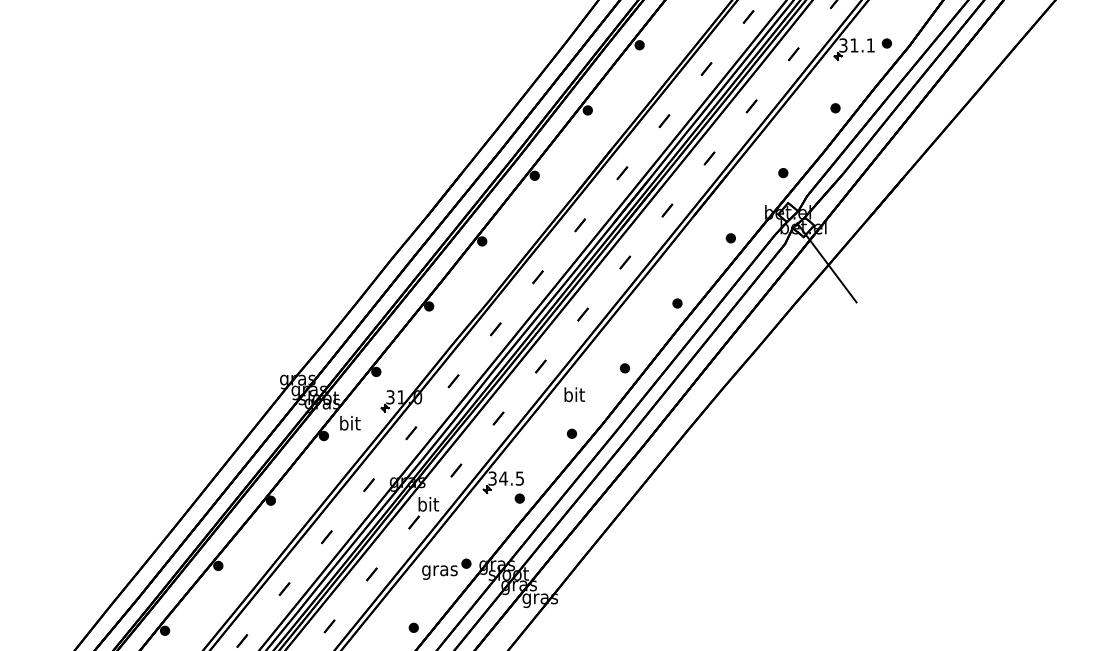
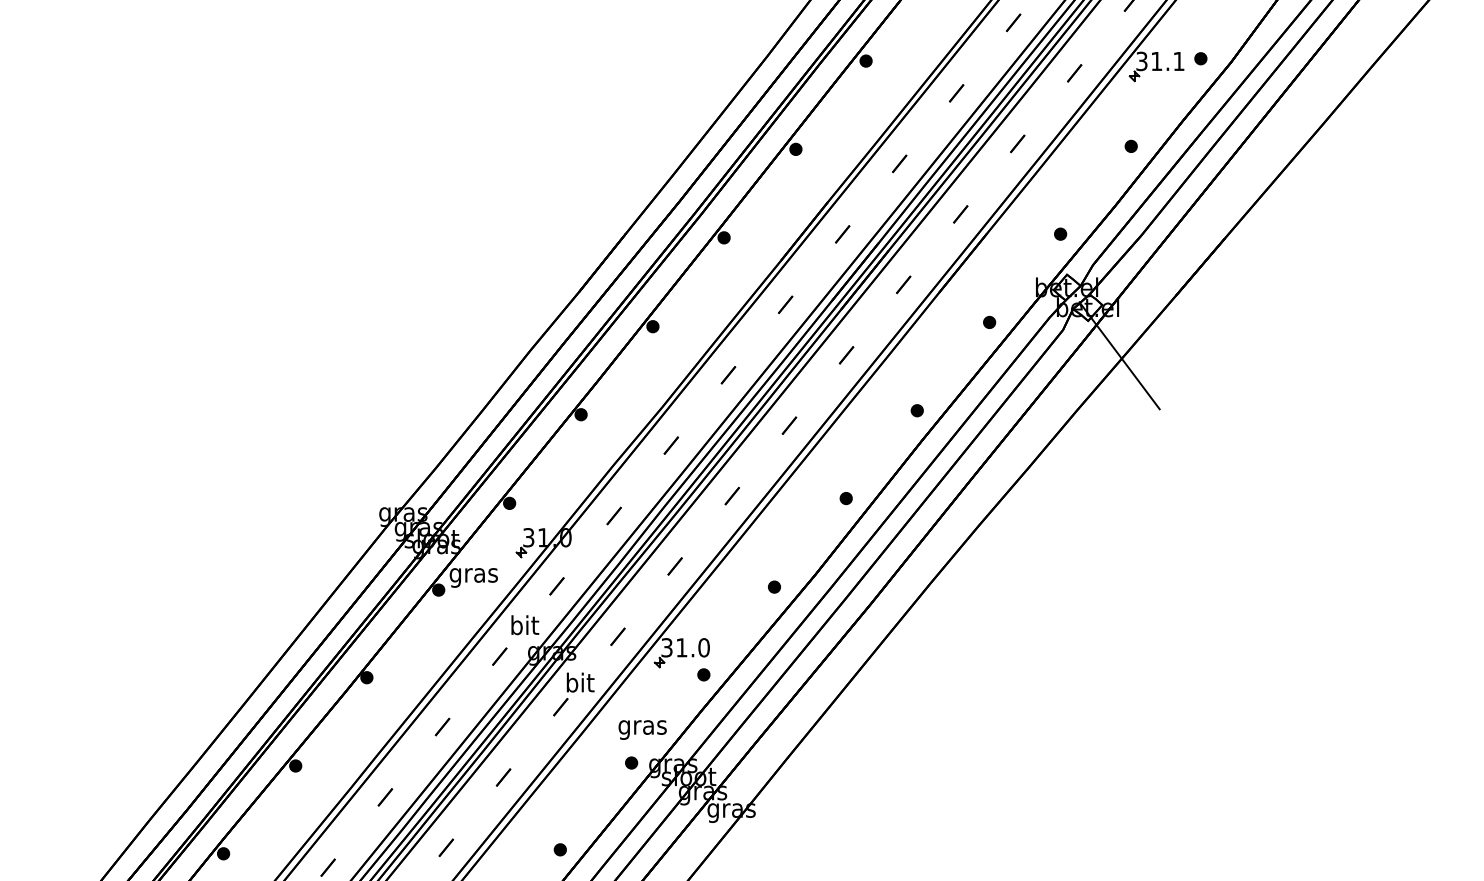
text: (574, 394) -> (525, 625), moved
text: (349, 424) -> (473, 574), bit -> gras
text: (511, 478) -> (692, 647), 34.5 -> 31.0
text: (439, 572) -> (642, 729), moved

